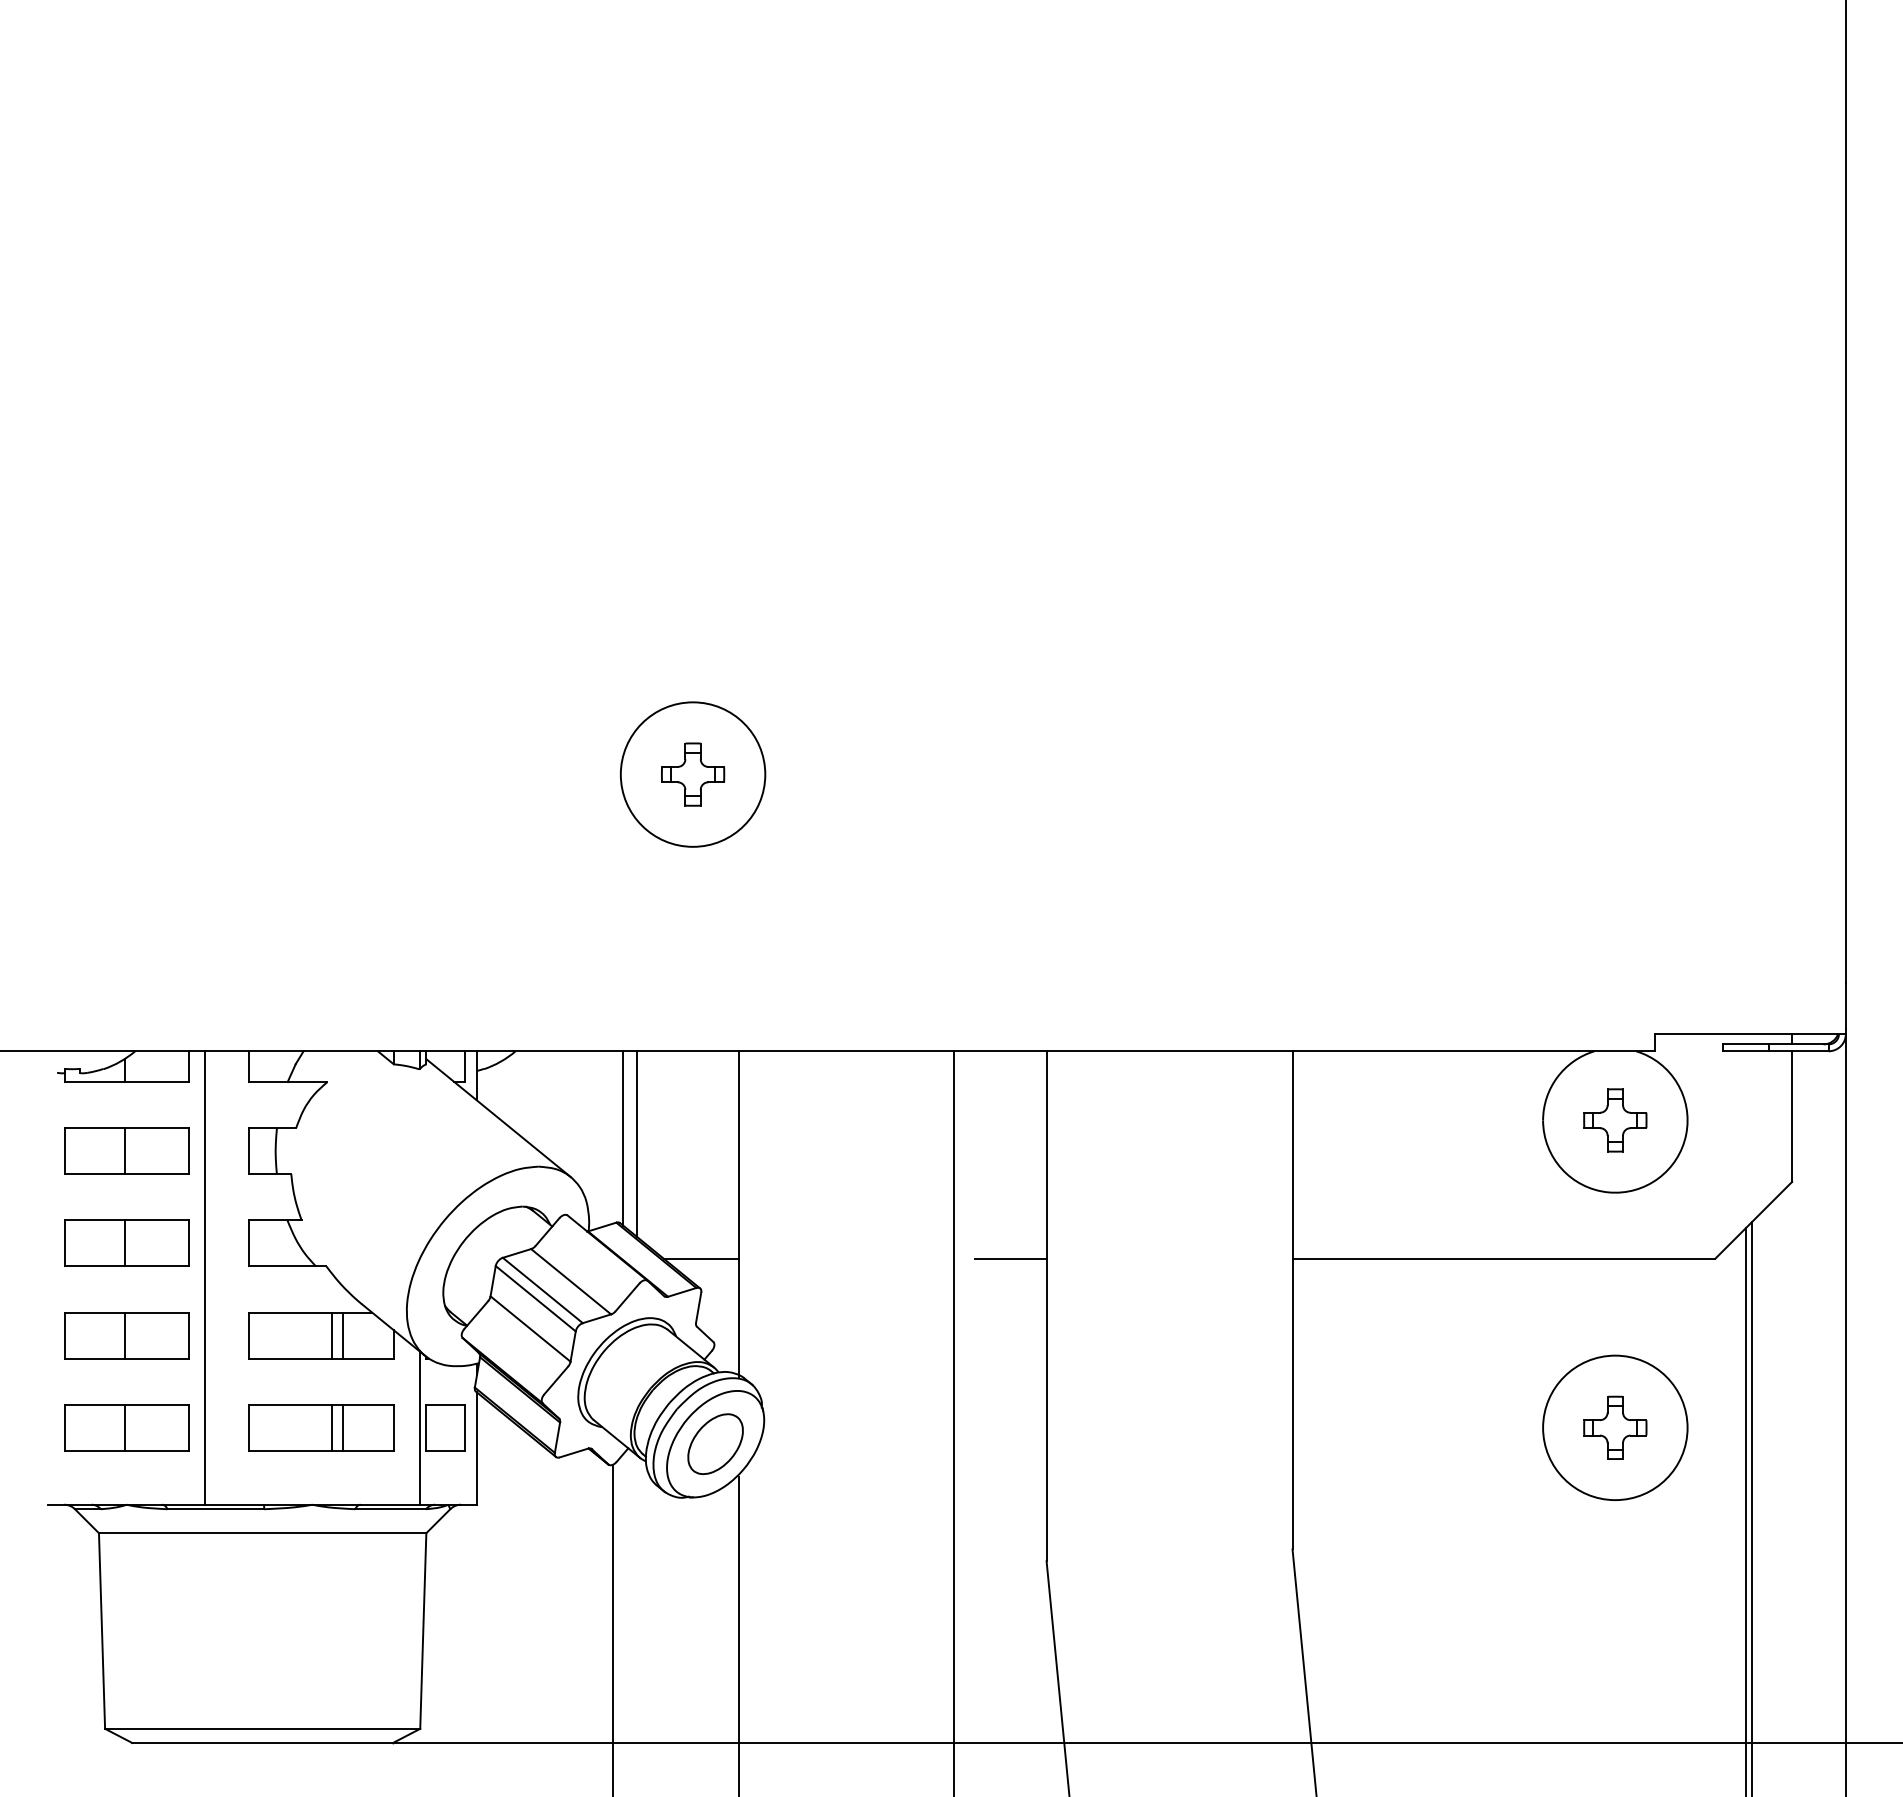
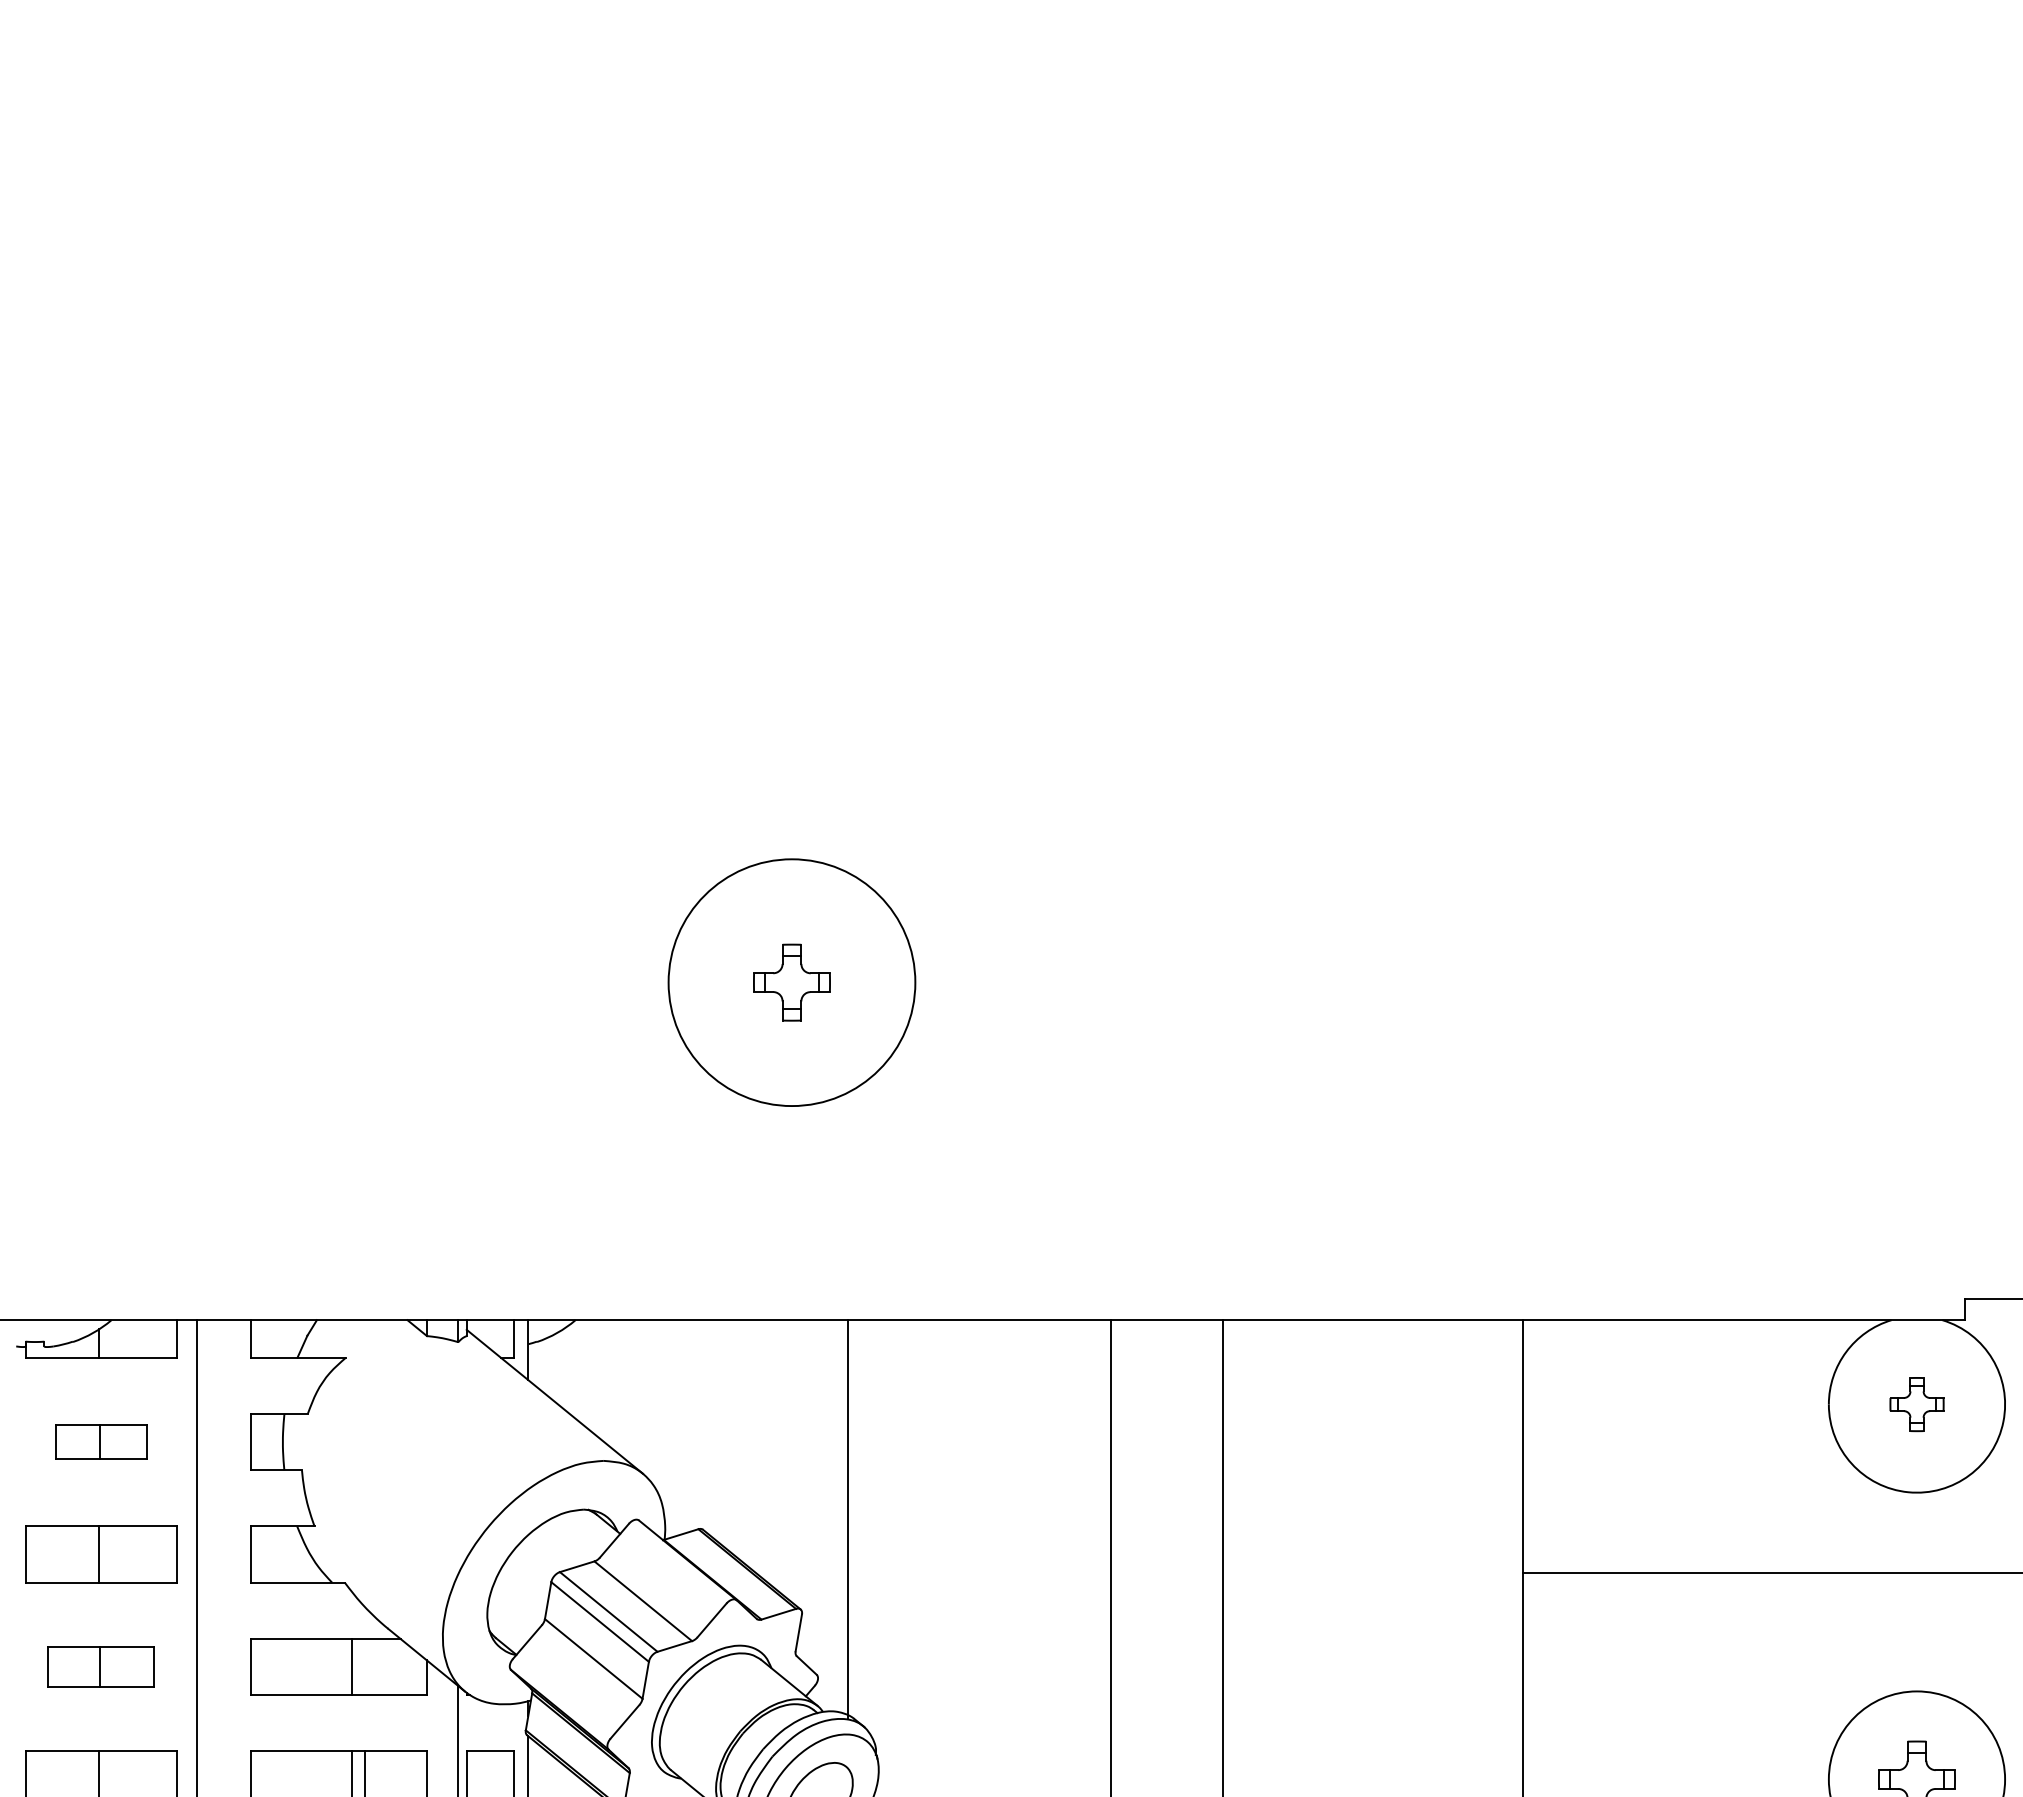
circle: (692, 774) -> (791, 982), size x1.4
part: (1615, 1120) -> (1917, 1404), size x0.7
line: (623, 1138) -> (707, 1426), removed
line: (637, 1144) -> (724, 1433), removed
part: (126, 1150) -> (100, 1441), size x0.6
line: (701, 1258) -> (802, 1572), removed
line: (1010, 1258) -> (1179, 1572), removed
part: (126, 1335) -> (100, 1666), size x0.7
line: (342, 1335) -> (364, 1666), removed

